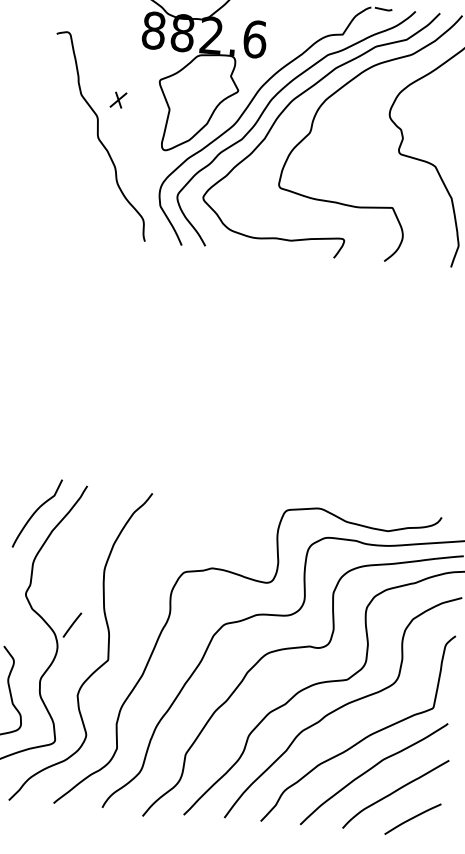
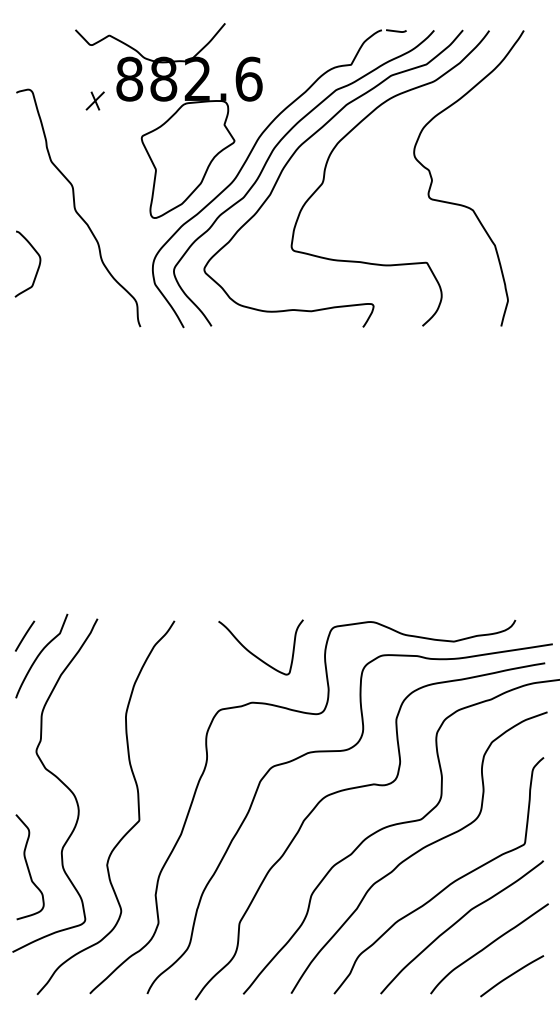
part: (117, 99) -> (94, 100), moved
curve: (63, 181) -> (38, 264), added
curve: (219, 528) -> (256, 655), added
line: (72, 624) -> (25, 635), moved

